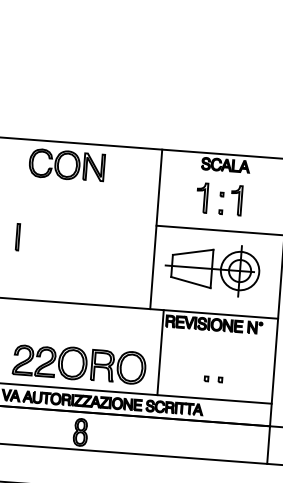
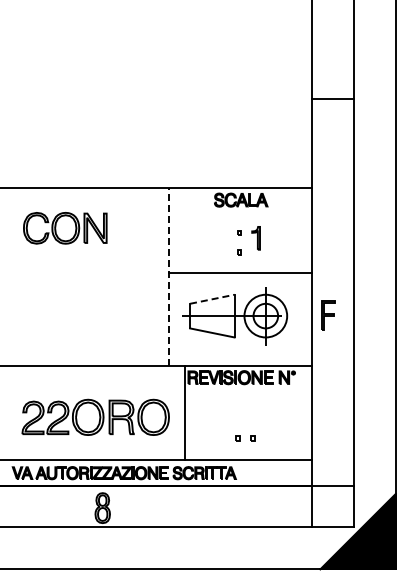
part: (67, 165) -> (65, 228), moved
part: (201, 198) -> (217, 238), removed
part: (236, 200) -> (255, 238), size x0.7
line: (156, 229) -> (169, 276), solid -> dashed
line: (17, 236) -> (16, 296), removed
line: (193, 252) -> (212, 299), solid -> dashed
part: (79, 363) -> (95, 416), moved

